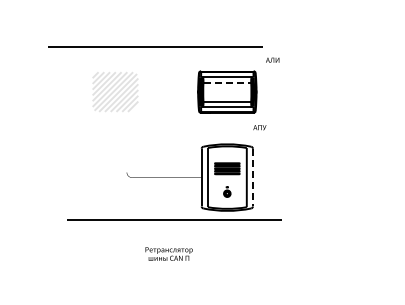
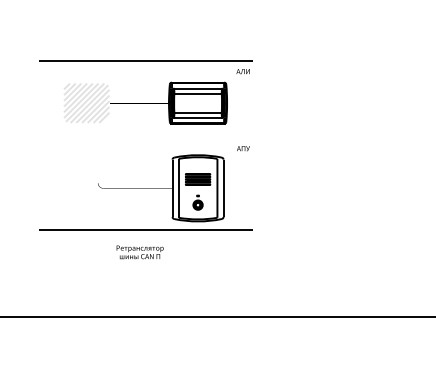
line: (155, 46) -> (145, 60), moved
line: (227, 82) -> (198, 93), dashed -> solid
text: (259, 127) -> (243, 148), moved
line: (252, 177) -> (223, 188), dashed -> solid
part: (226, 191) -> (197, 202), size x1.43
text: (168, 254) -> (139, 252), moved

